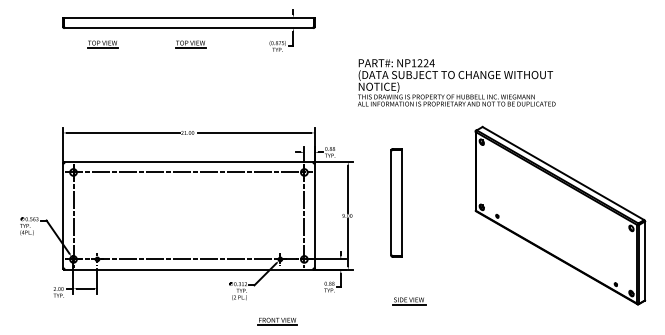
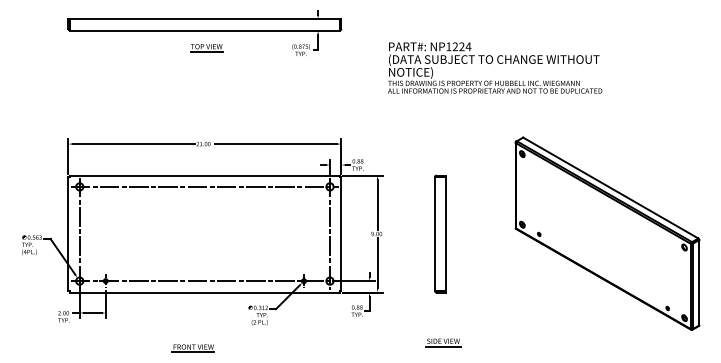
part: (102, 44) -> (111, 48), removed
text: (456, 82) -> (494, 67), moved
part: (396, 202) -> (440, 233), moved
part: (409, 301) -> (443, 343), moved
part: (277, 321) -> (193, 348), moved

